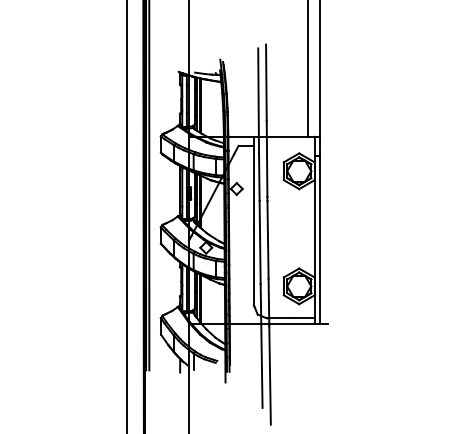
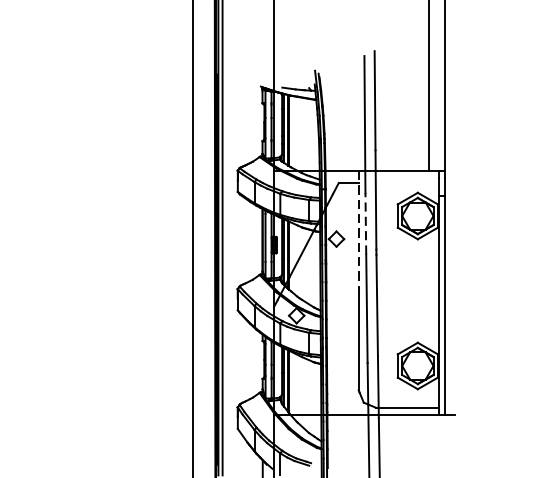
line: (259, 177) -> (366, 224), solid -> dashed
line: (253, 183) -> (358, 231), solid -> dashed

